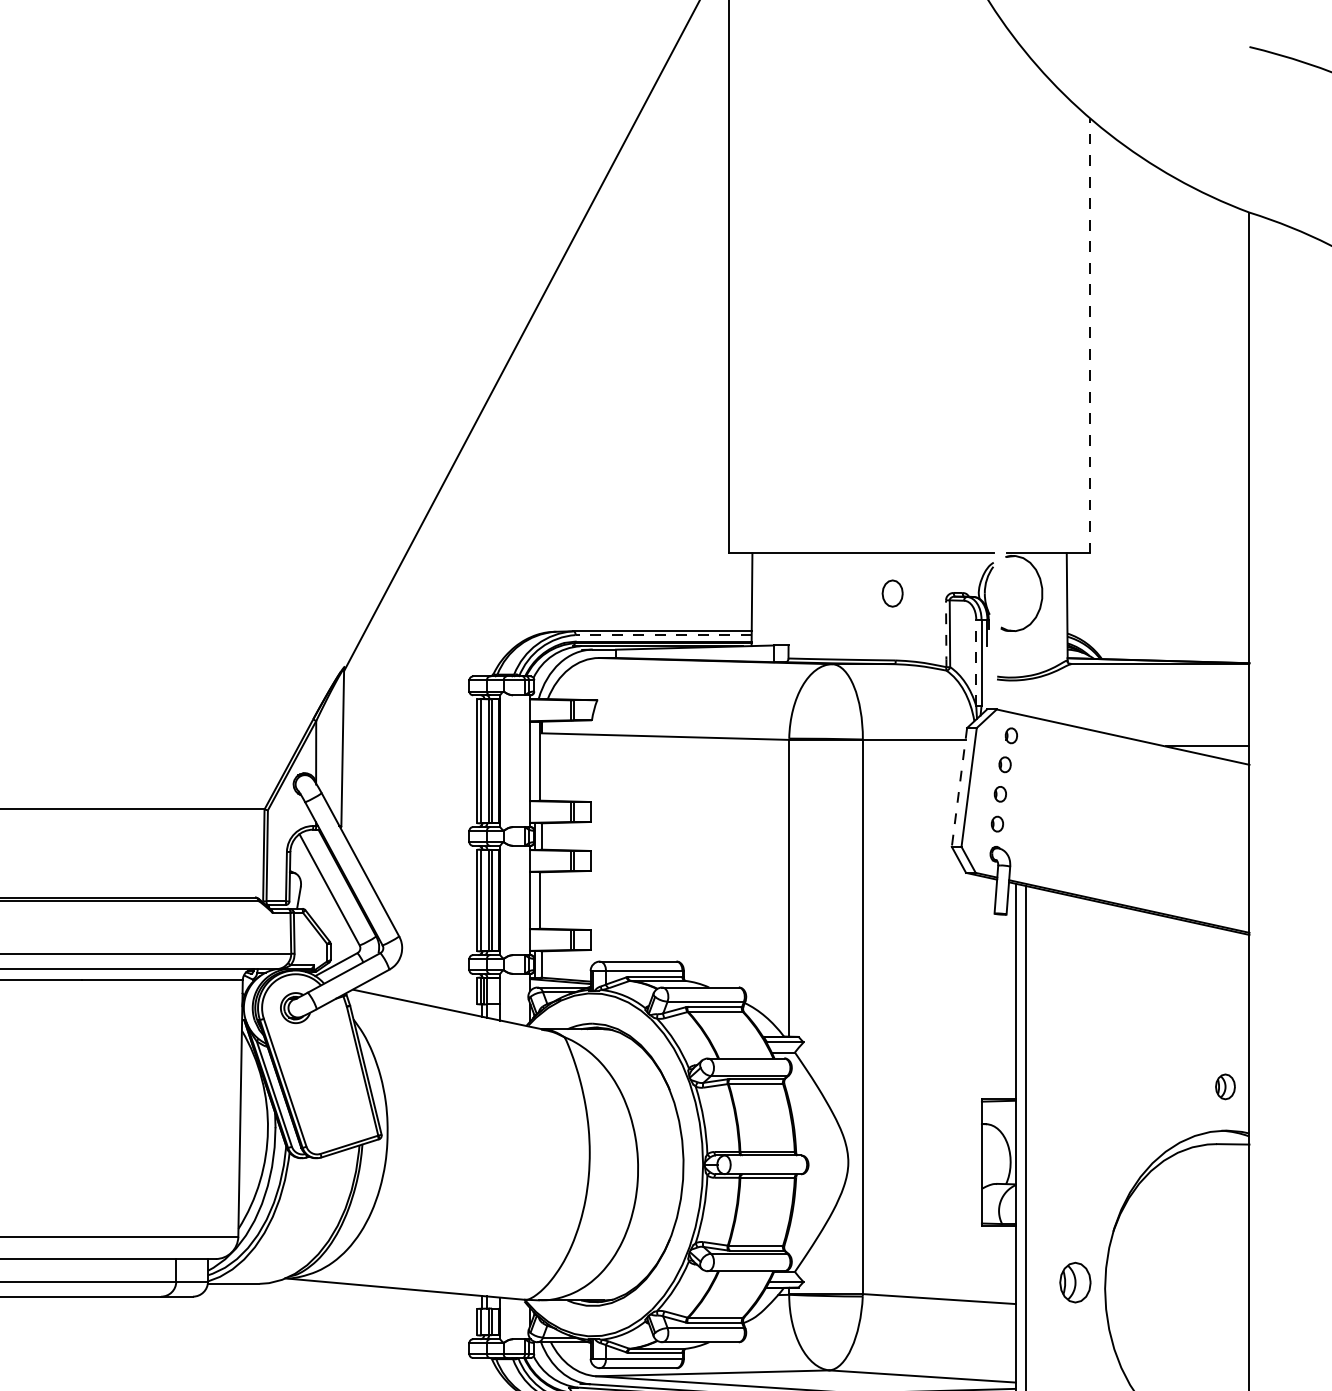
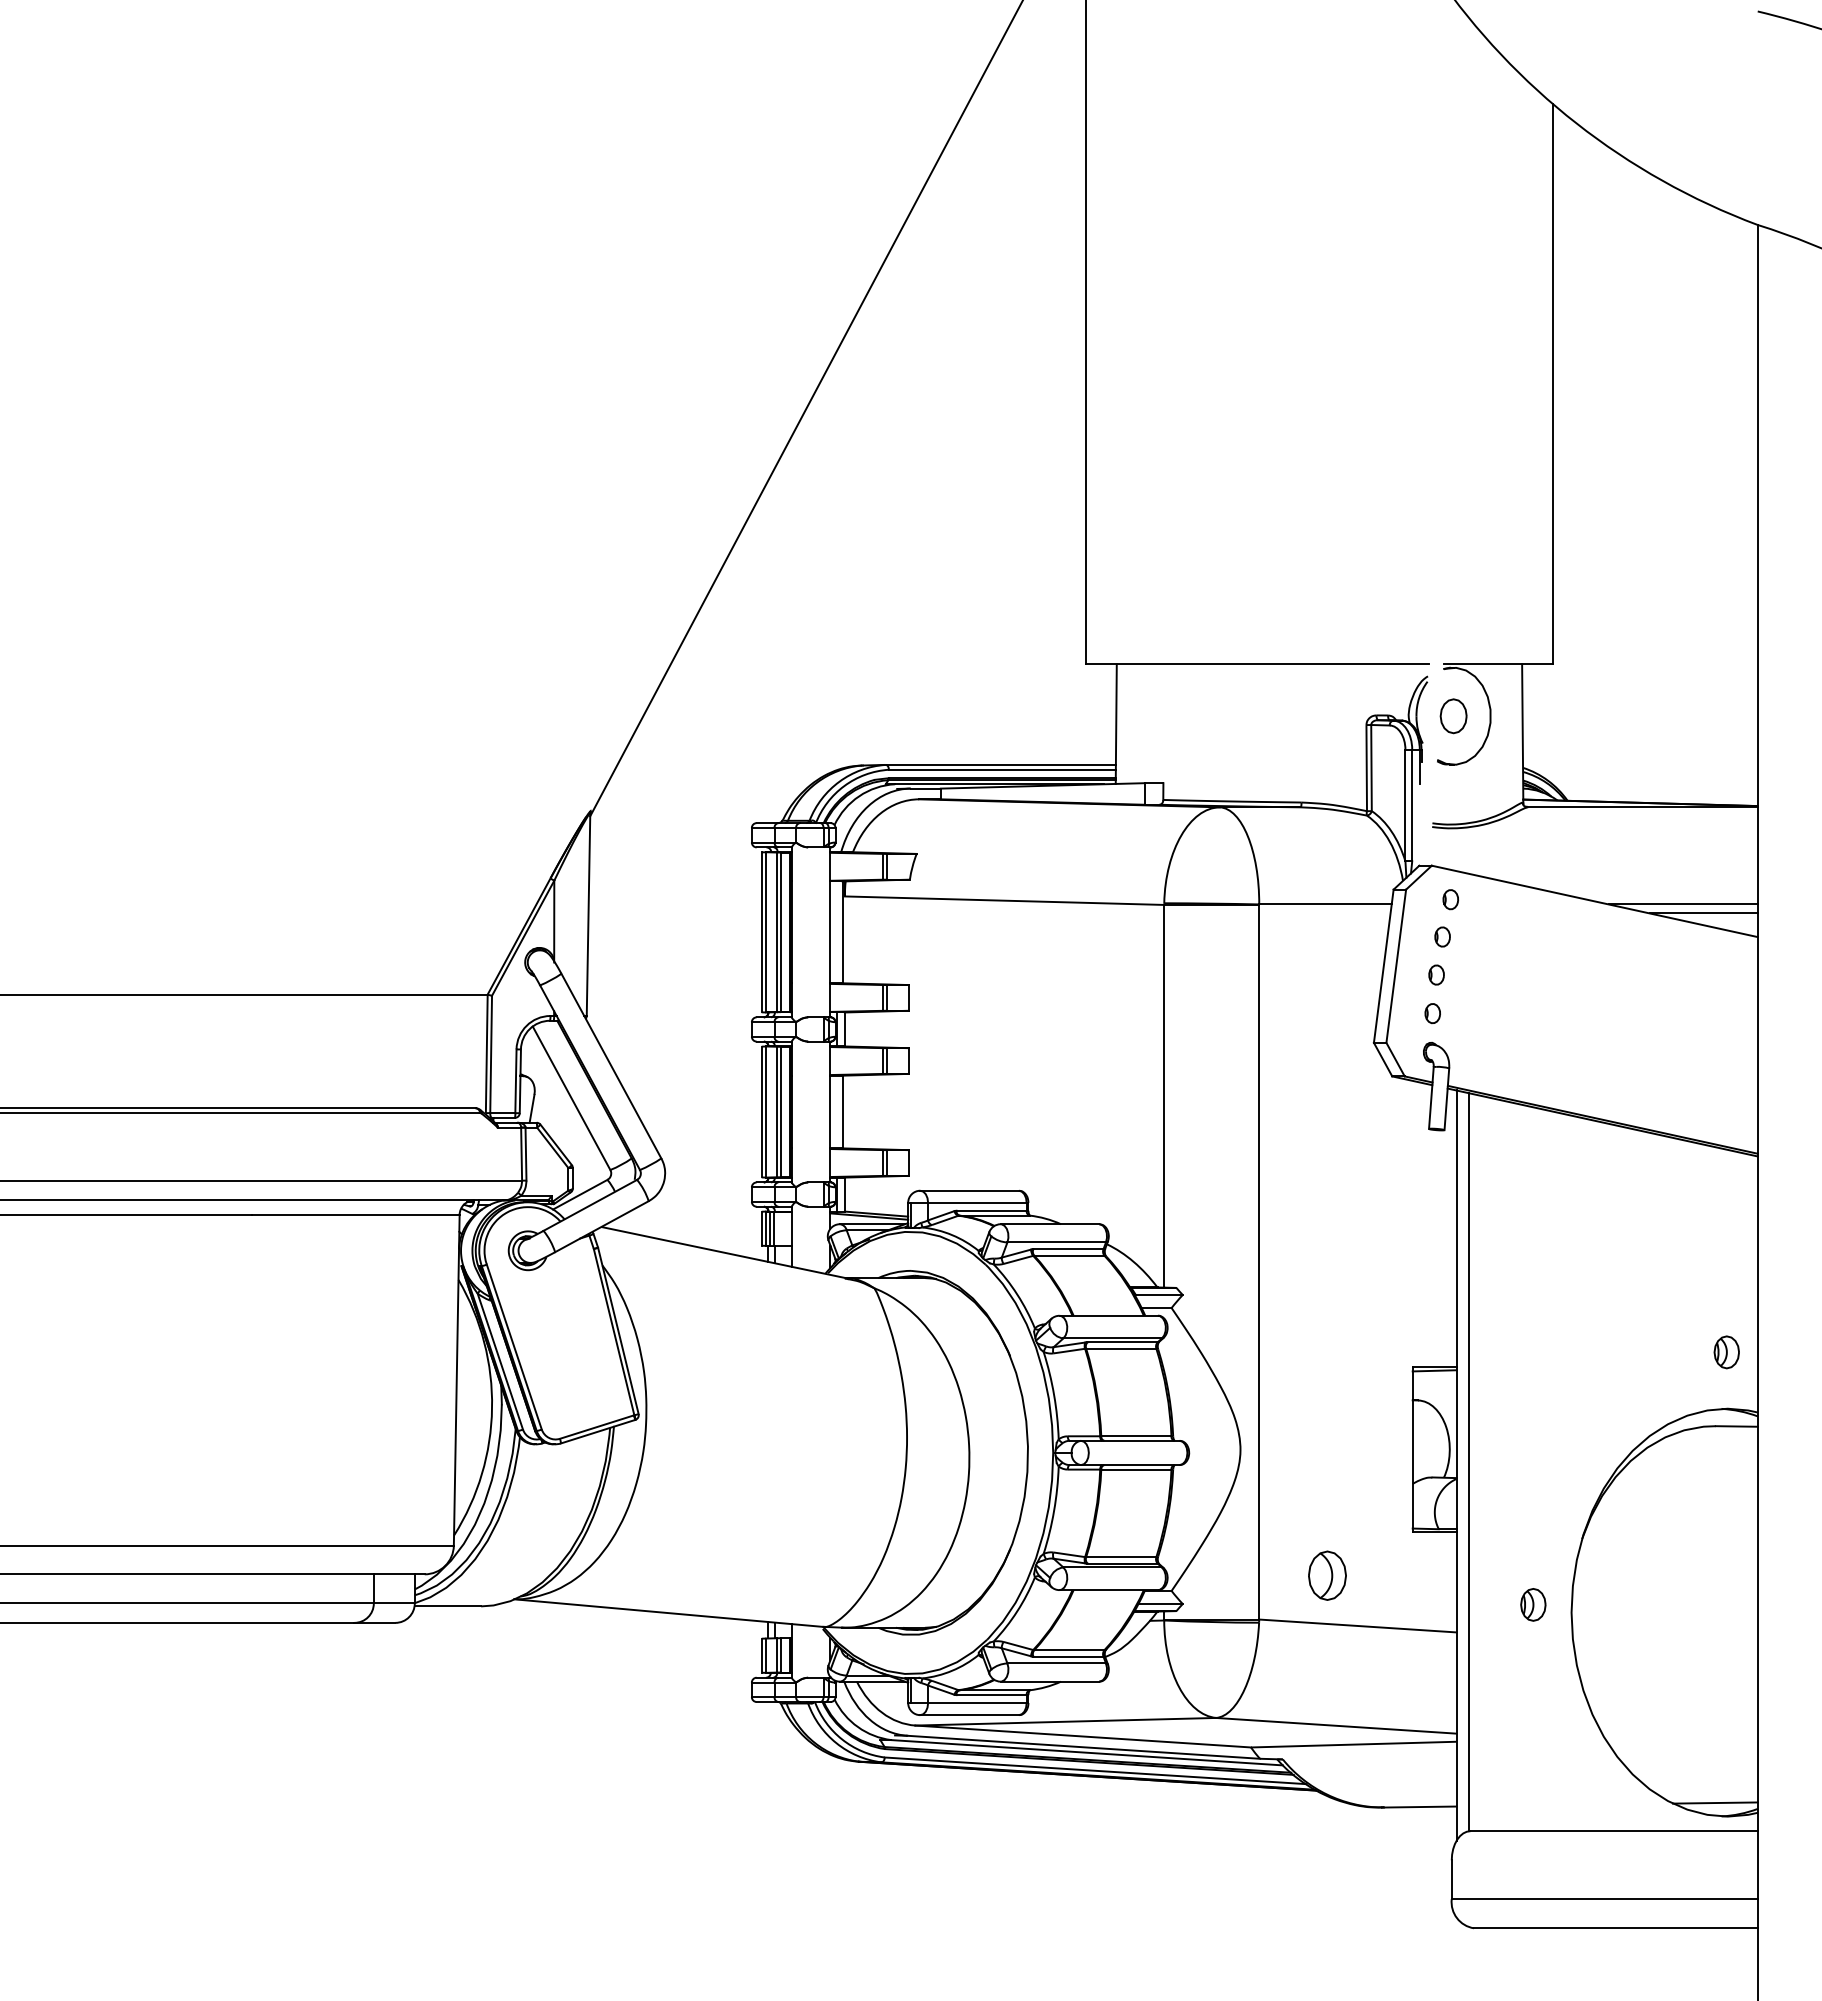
line: (1090, 335) -> (1552, 383), dashed -> solid
part: (892, 593) -> (1453, 716), moved
line: (946, 633) -> (1366, 767), dashed -> solid
line: (663, 634) -> (1001, 769), dashed -> solid
line: (976, 662) -> (1405, 805), dashed -> solid
line: (1191, 739) -> (1682, 904), added
line: (959, 787) -> (1383, 966), dashed -> solid
part: (915, 1259) -> (1327, 1575), added
part: (1075, 1282) -> (1533, 1604), size x0.62

